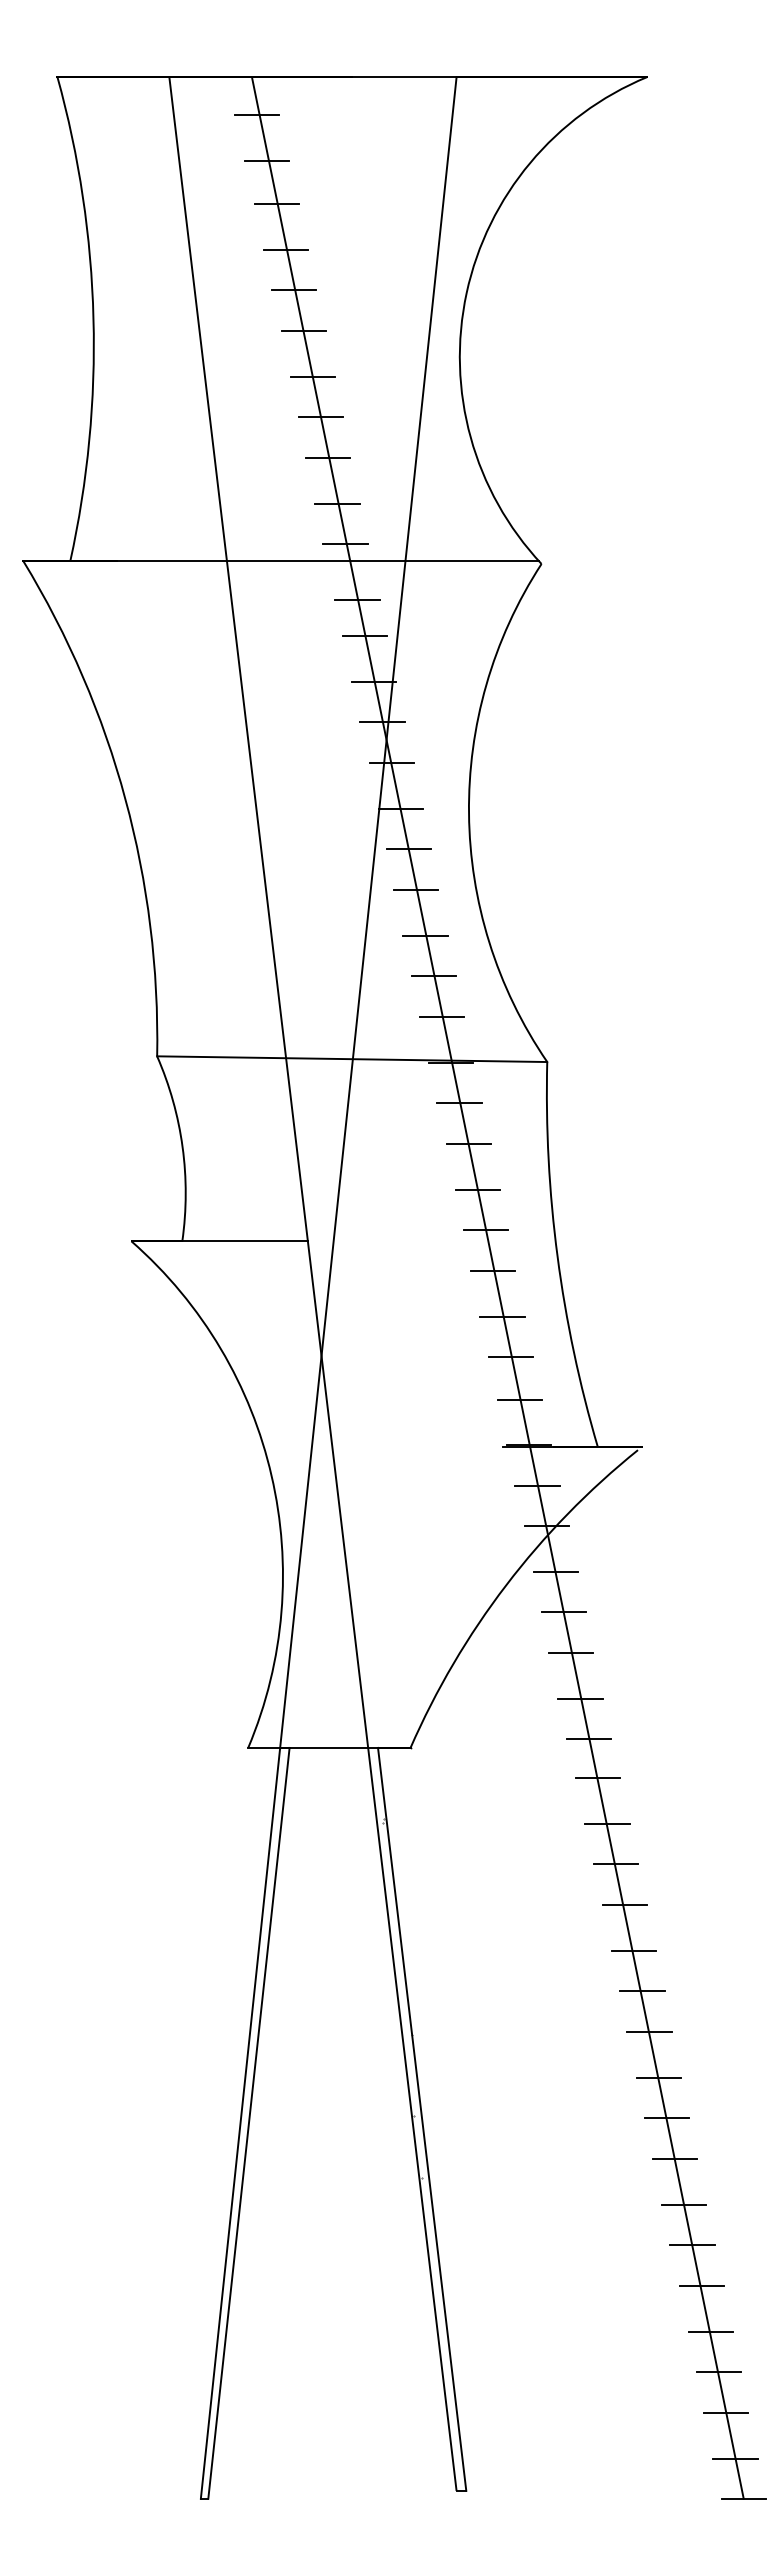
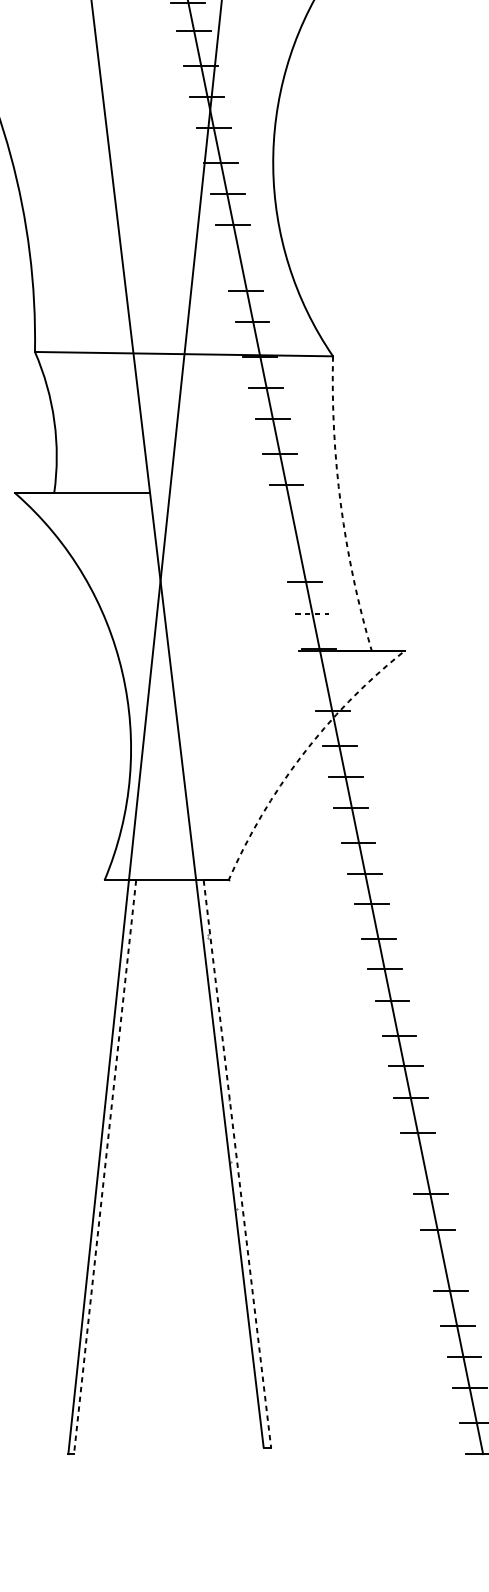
line: (425, 935) -> (239, 259), removed
arc: (557, 1256) -> (340, 504), solid -> dashed
line: (493, 1271) -> (291, 516), removed
line: (502, 1316) -> (298, 550), removed
line: (520, 1399) -> (312, 614), solid -> dashed
line: (537, 1485) -> (325, 679), removed
arc: (506, 1585) -> (301, 756), solid -> dashed
line: (666, 2118) -> (424, 1163), removed
line: (422, 2119) -> (237, 1164), solid -> dashed
line: (248, 2123) -> (104, 1167), solid -> dashed
line: (692, 2245) -> (444, 1260), removed

